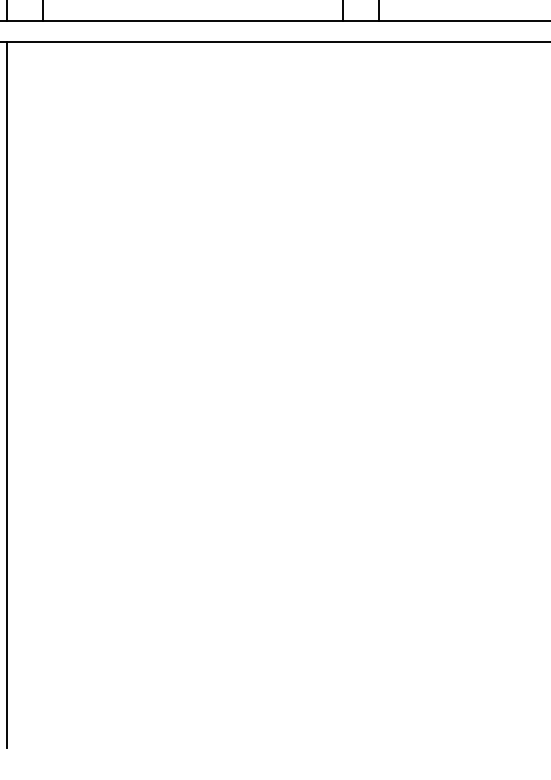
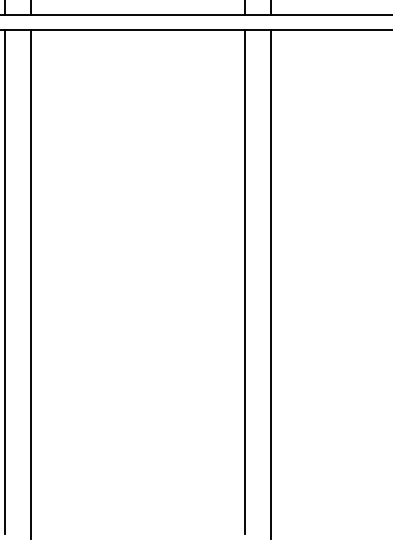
line: (342, 395) -> (244, 282), added
line: (42, 398) -> (30, 284), added
line: (379, 398) -> (270, 284), added

